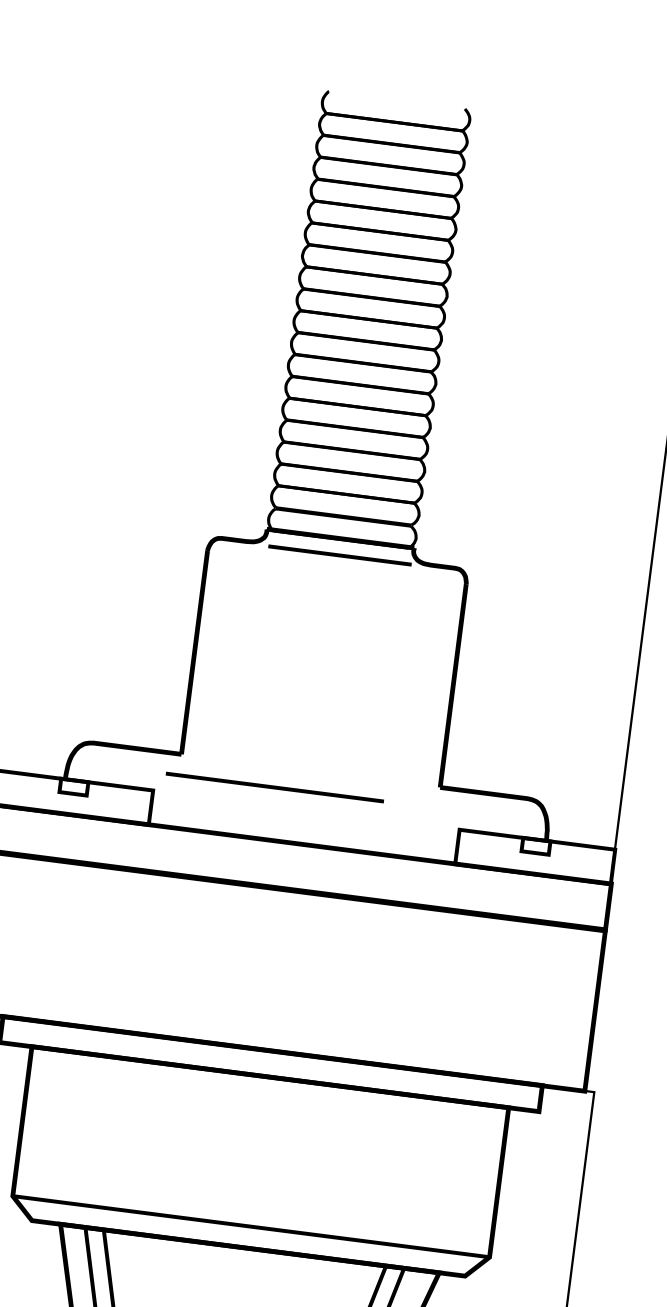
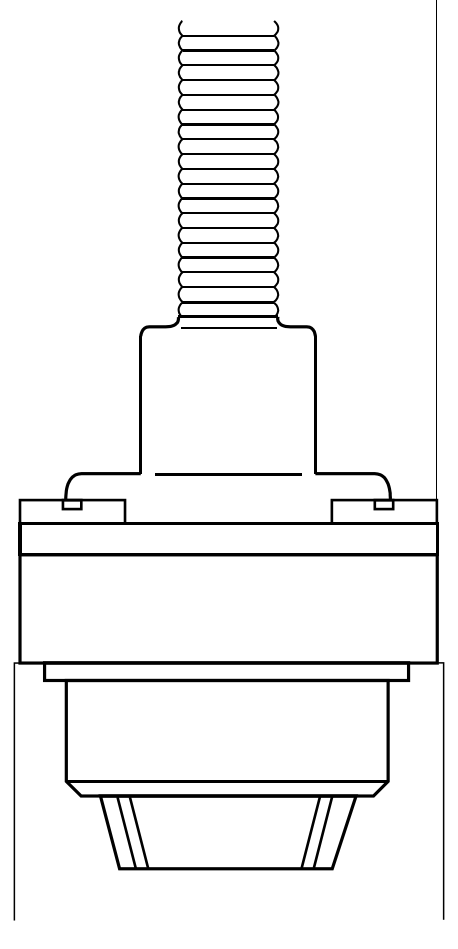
line: (274, 787) -> (228, 474), moved

